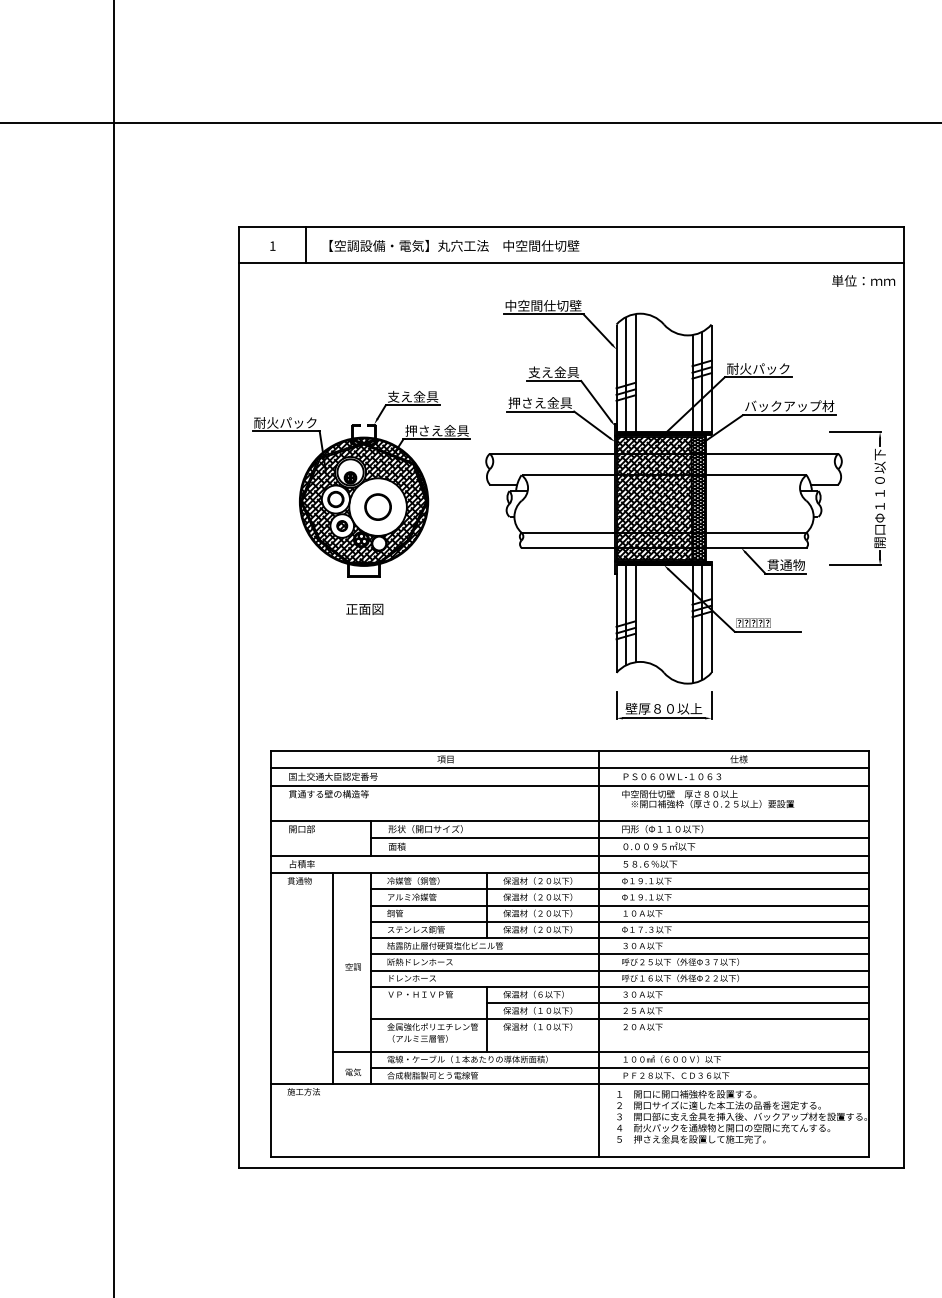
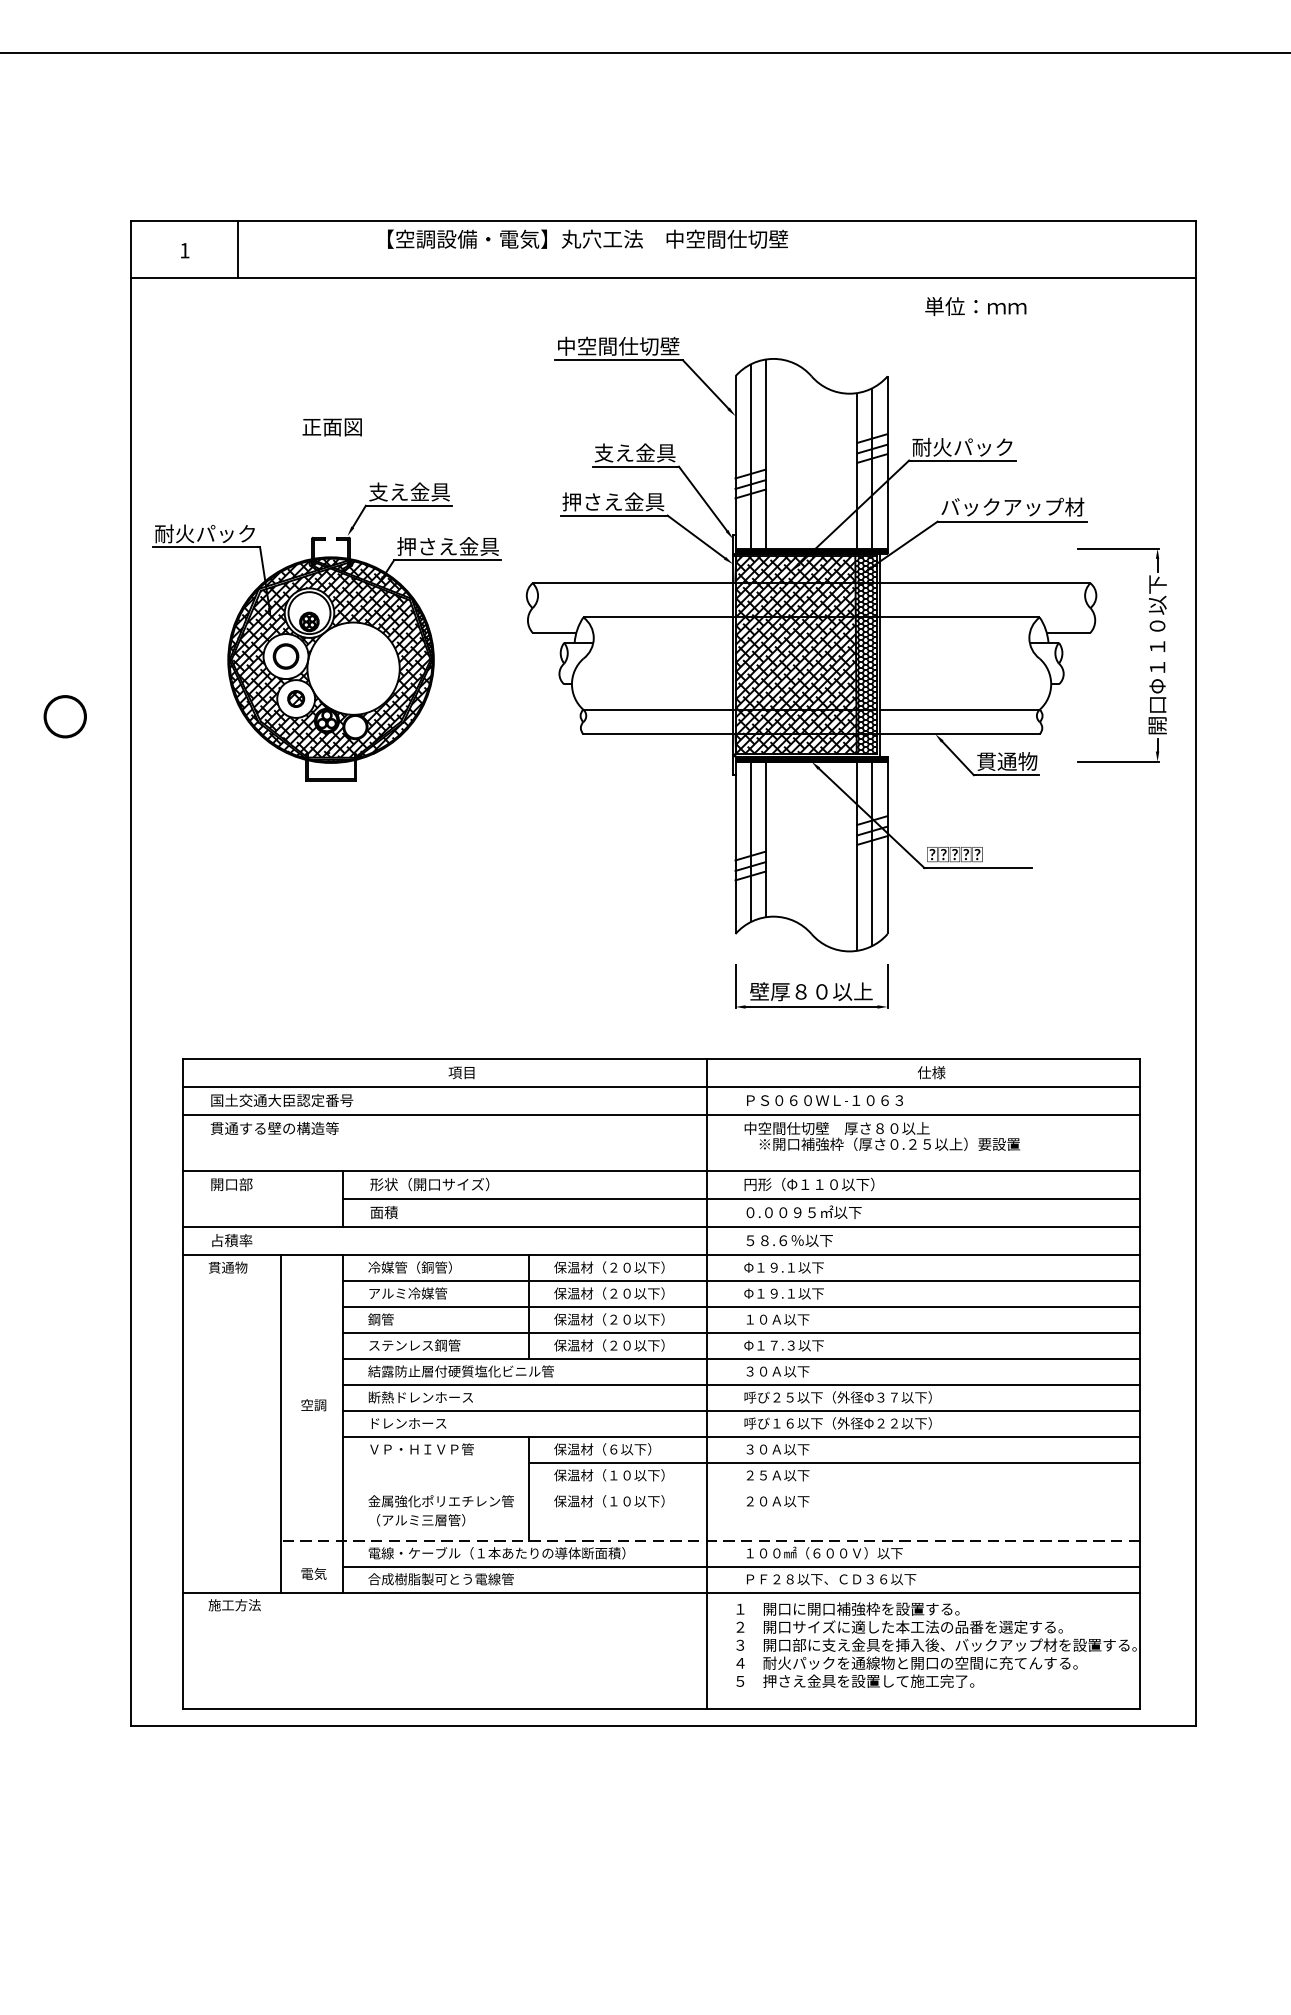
text: (454, 245) -> (588, 238), moved
text: (863, 280) -> (975, 305), moved
circle: (377, 506) -> (64, 715), moved
text: (364, 609) -> (331, 427), moved
line: (619, 1019) -> (740, 1489), removed
line: (600, 1051) -> (709, 1540), solid -> dashed

